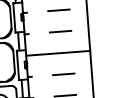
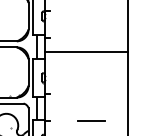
line: (59, 10) -> (91, 10), removed
line: (60, 31) -> (91, 38), removed
line: (57, 53) -> (85, 52), moved
line: (63, 74) -> (91, 93), removed

